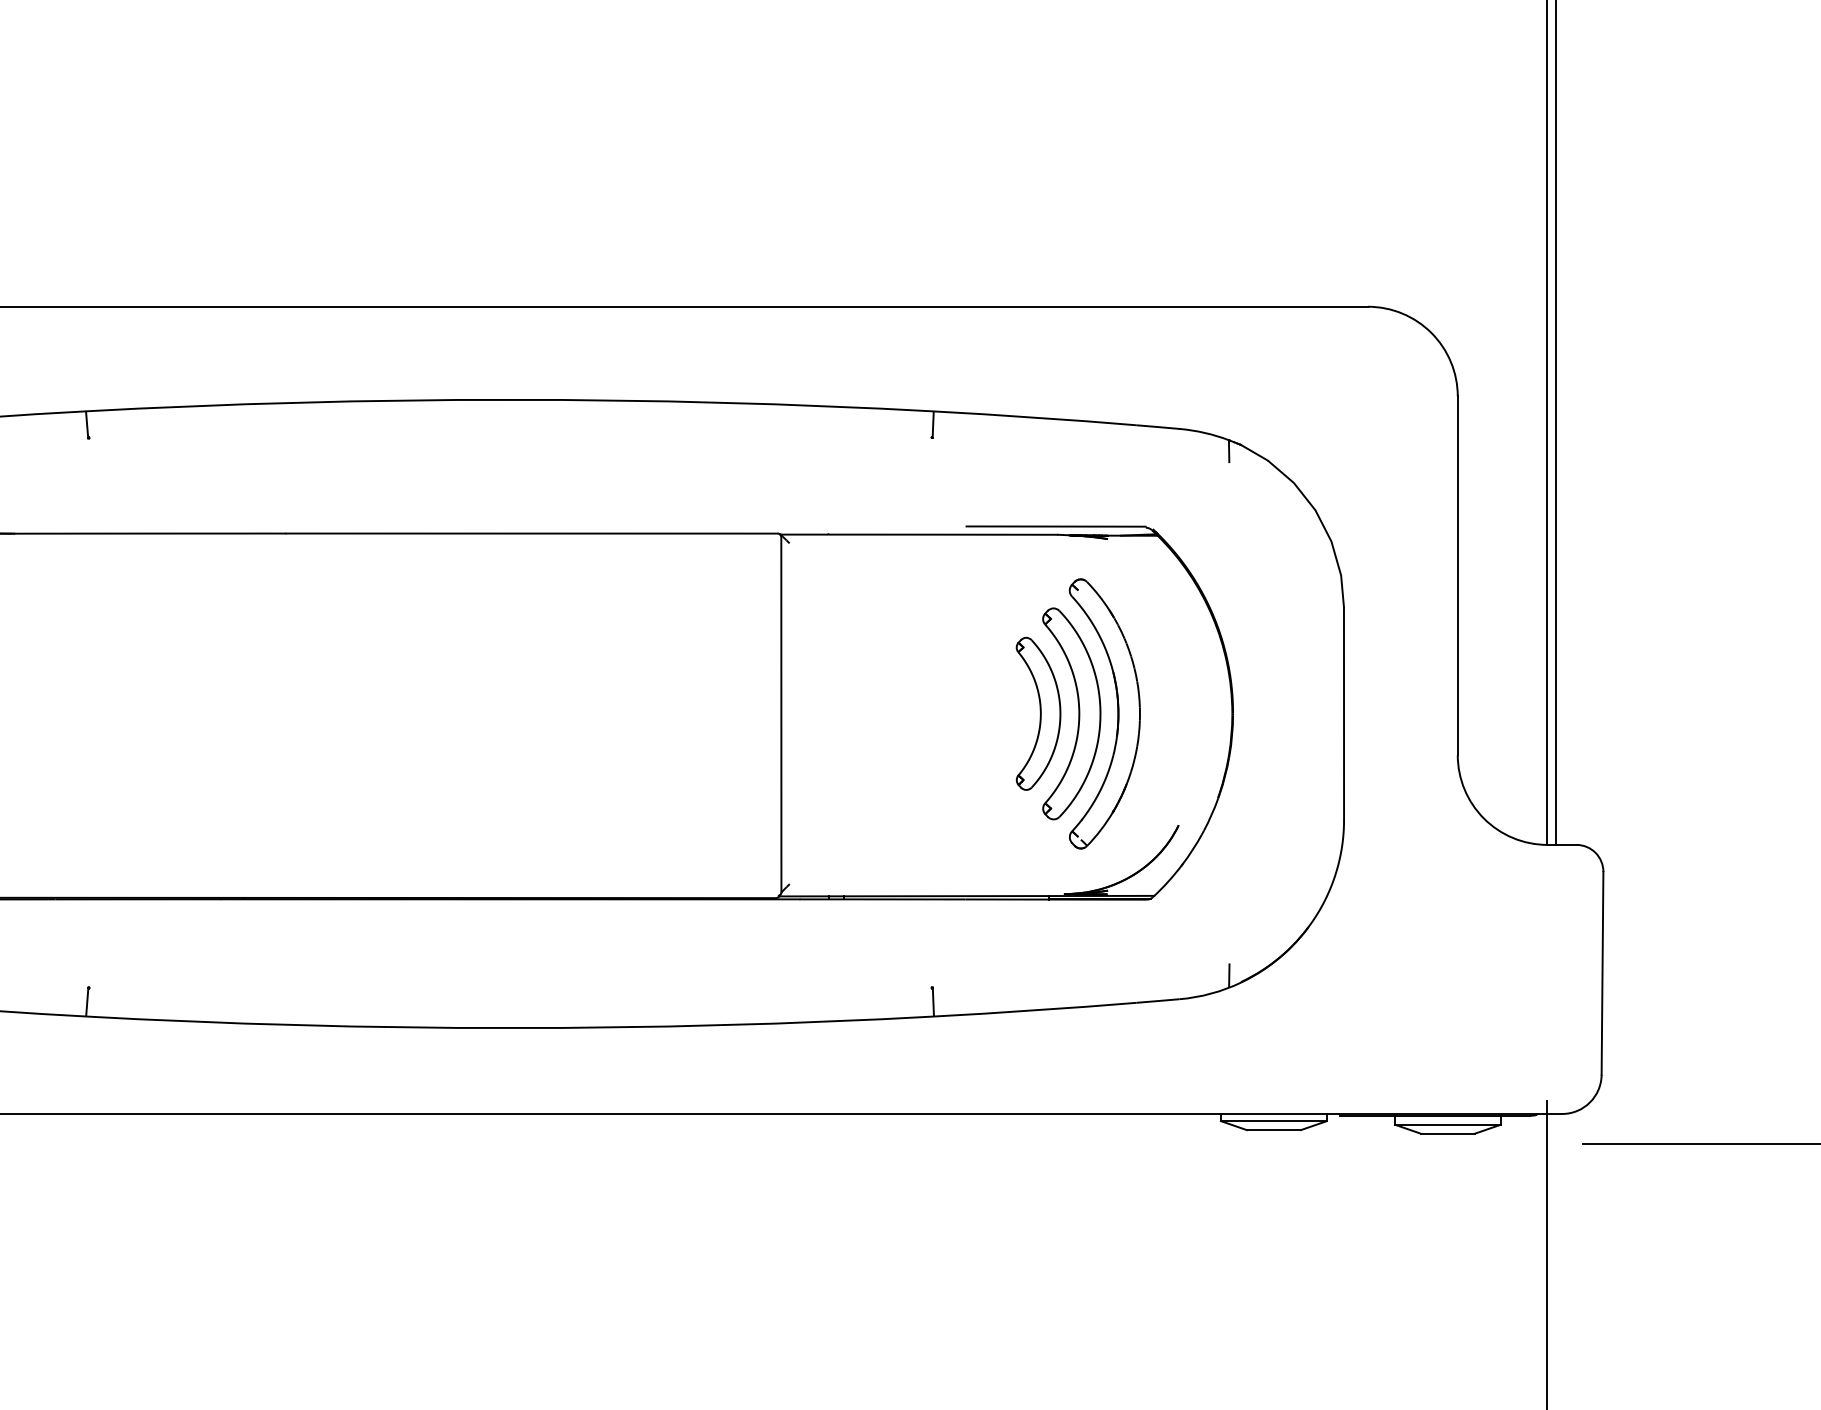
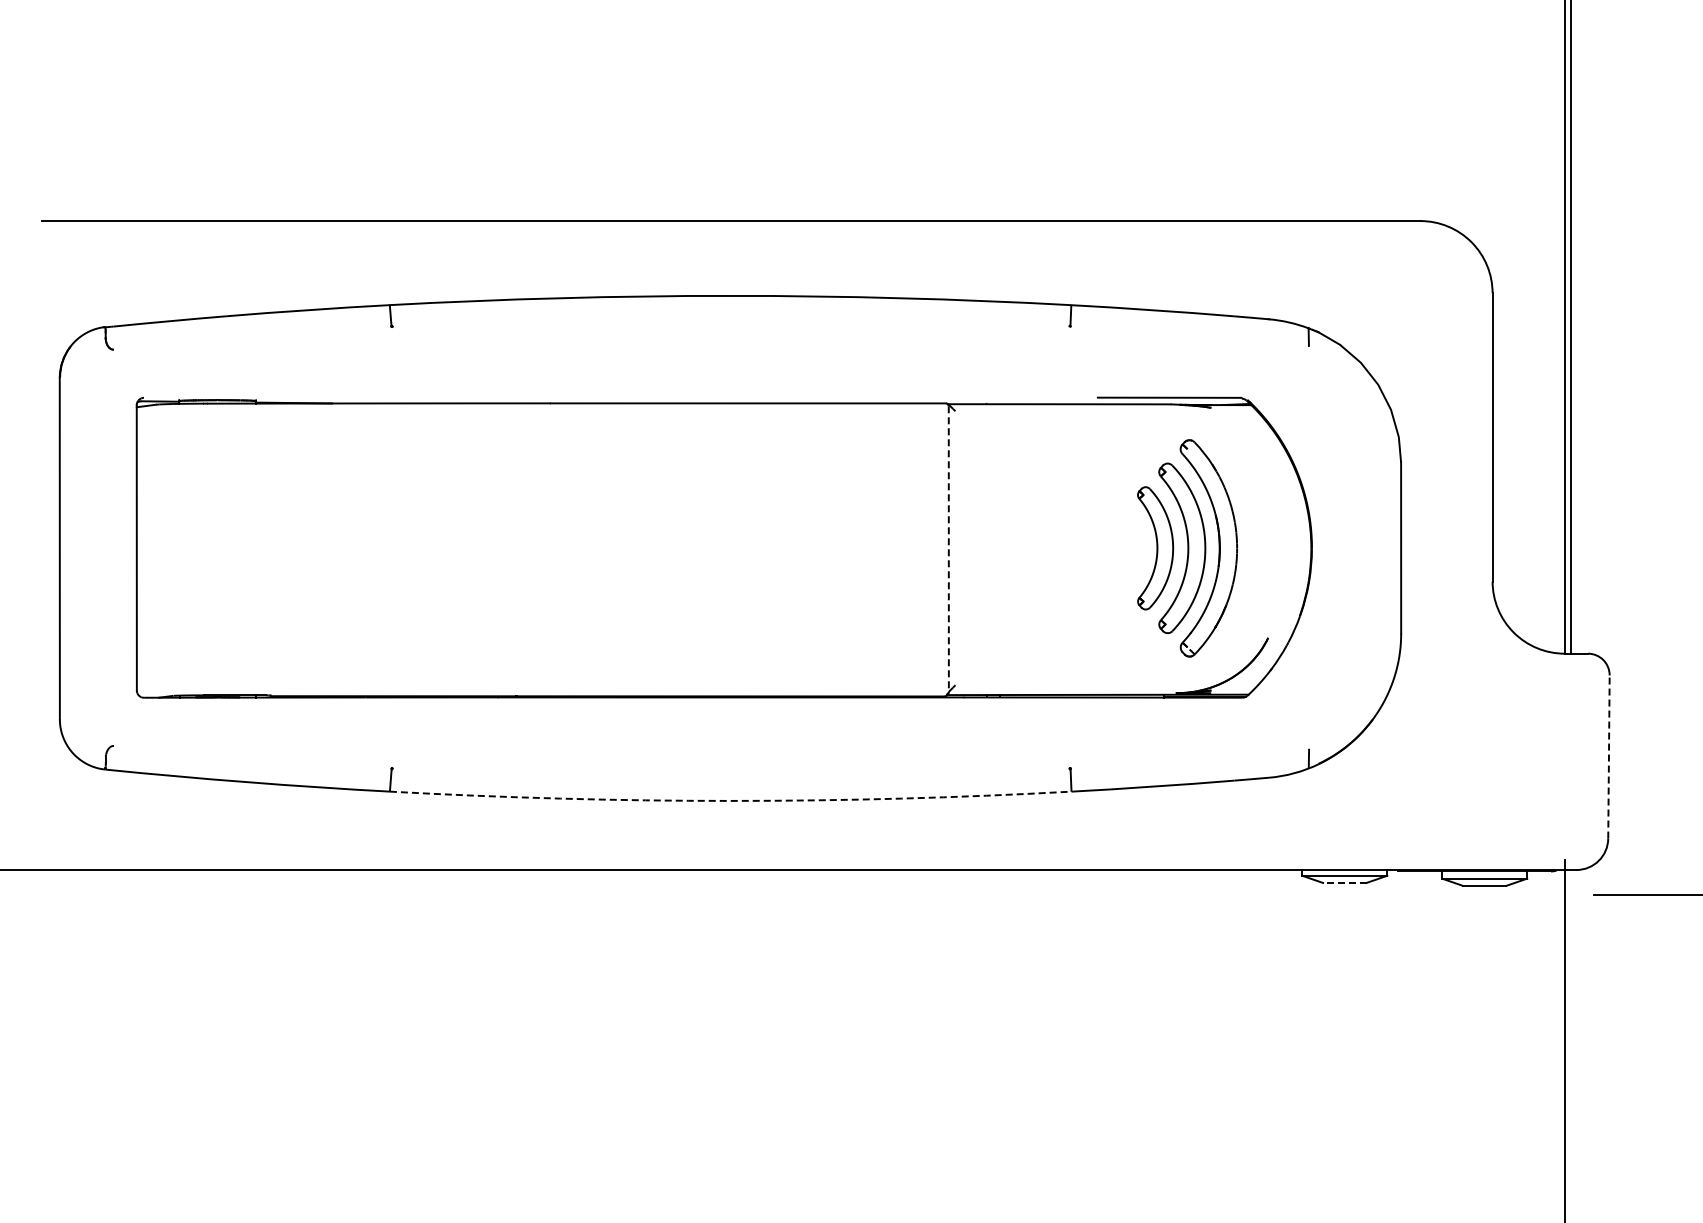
line: (780, 715) -> (948, 549), solid -> dashed
line: (1601, 974) -> (1608, 757), solid -> dashed
arc: (509, 1027) -> (730, 800), solid -> dashed
line: (1273, 1129) -> (1344, 882), solid -> dashed

